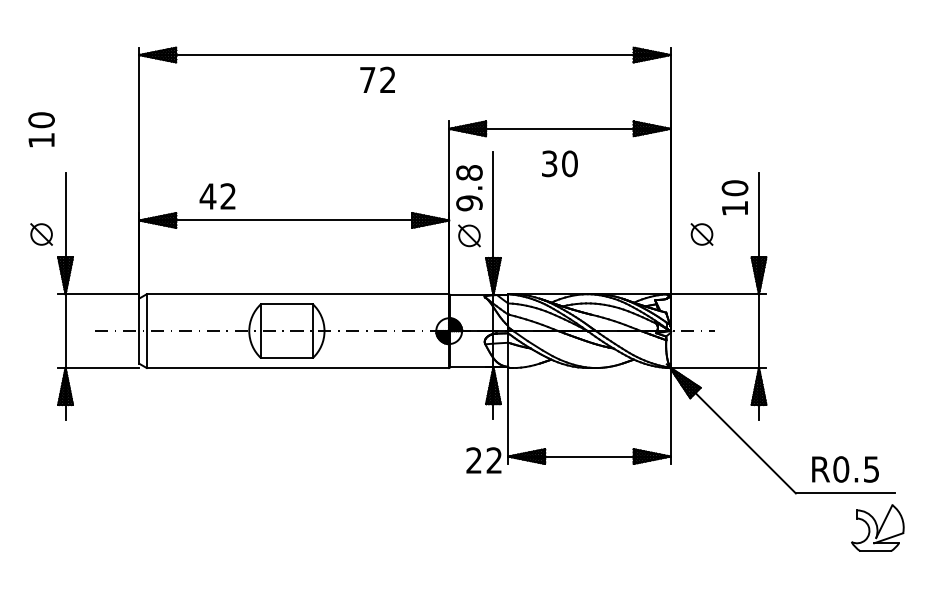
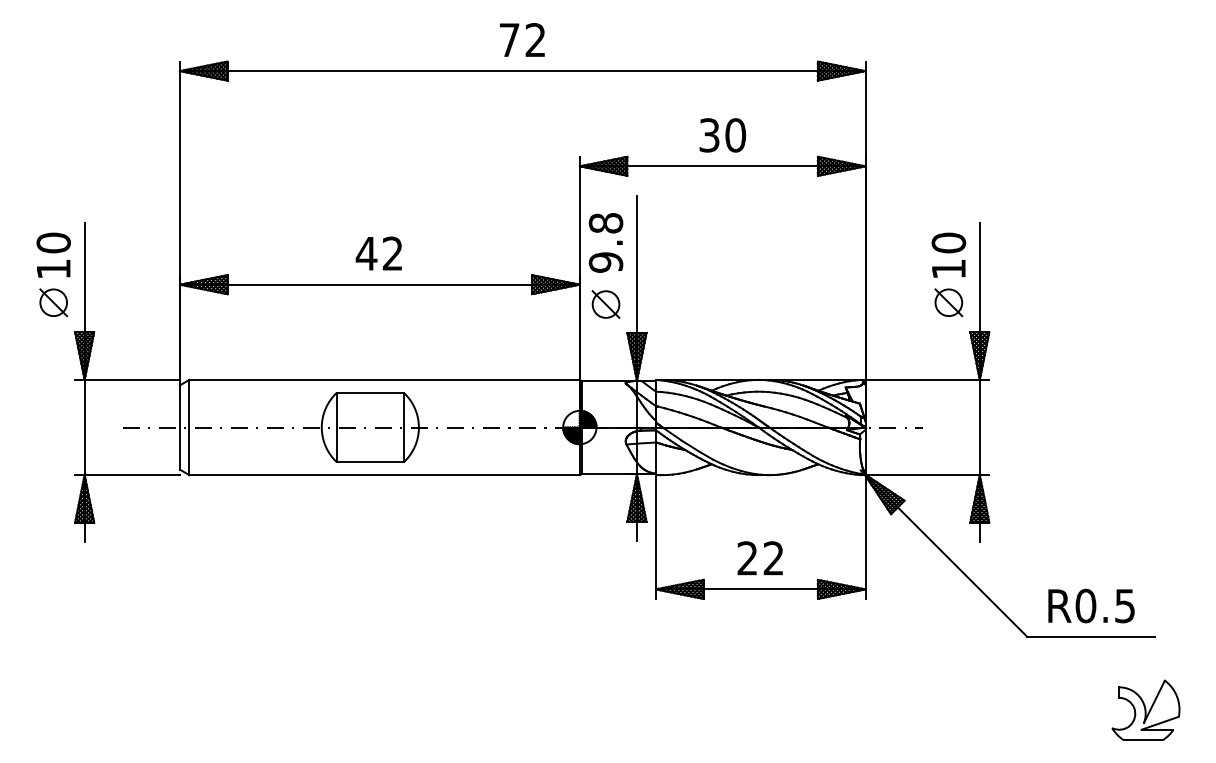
text: (377, 79) -> (522, 39), moved
text: (41, 129) -> (53, 254), moved
text: (559, 163) -> (722, 134), moved
text: (217, 196) -> (378, 253), moved
part: (701, 234) -> (948, 302), moved
text: (483, 460) -> (759, 558), moved
part: (877, 527) -> (1145, 709), moved

